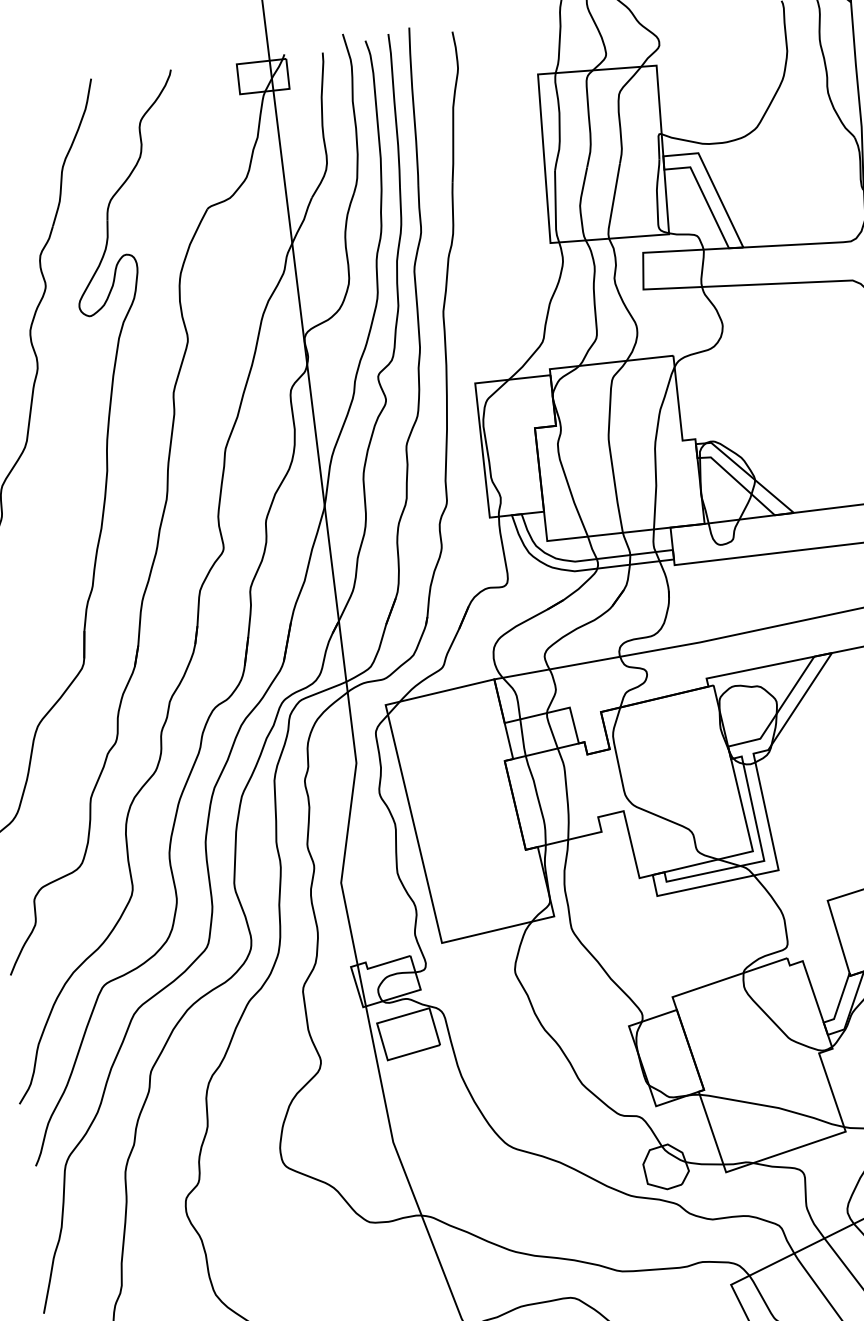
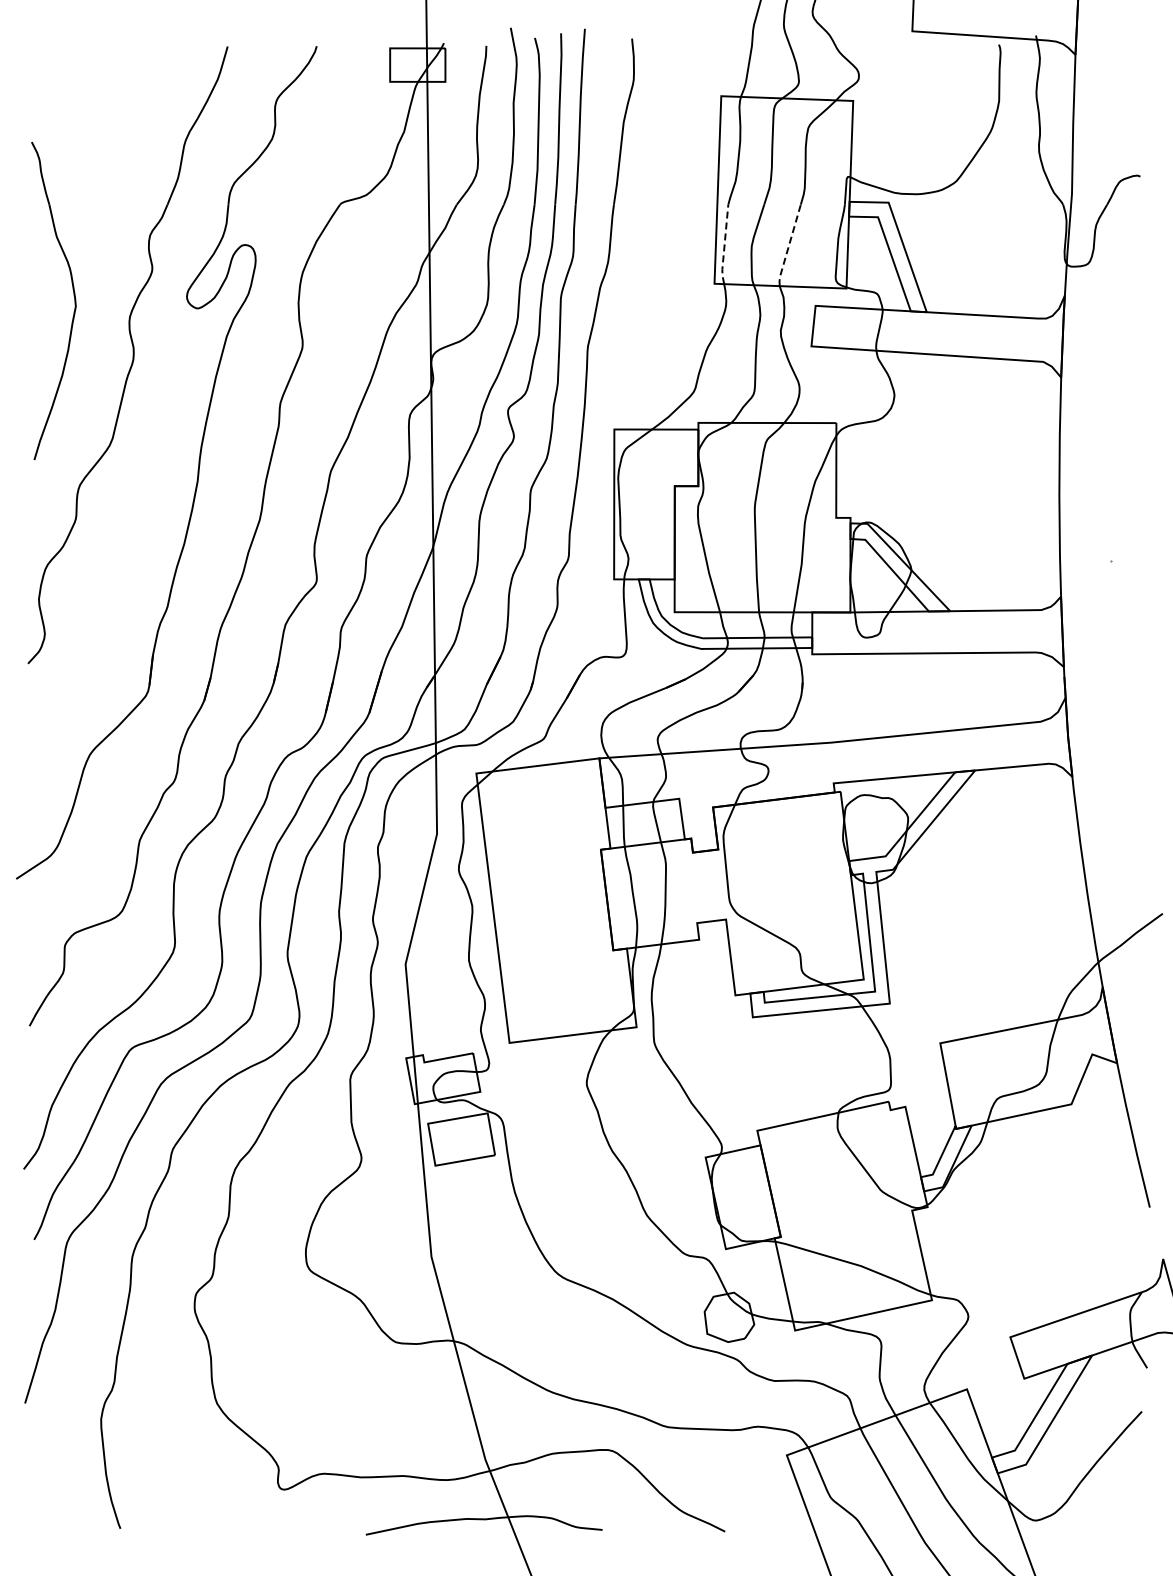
line: (613, 202) -> (788, 246), solid -> dashed
line: (555, 208) -> (724, 246), solid -> dashed

